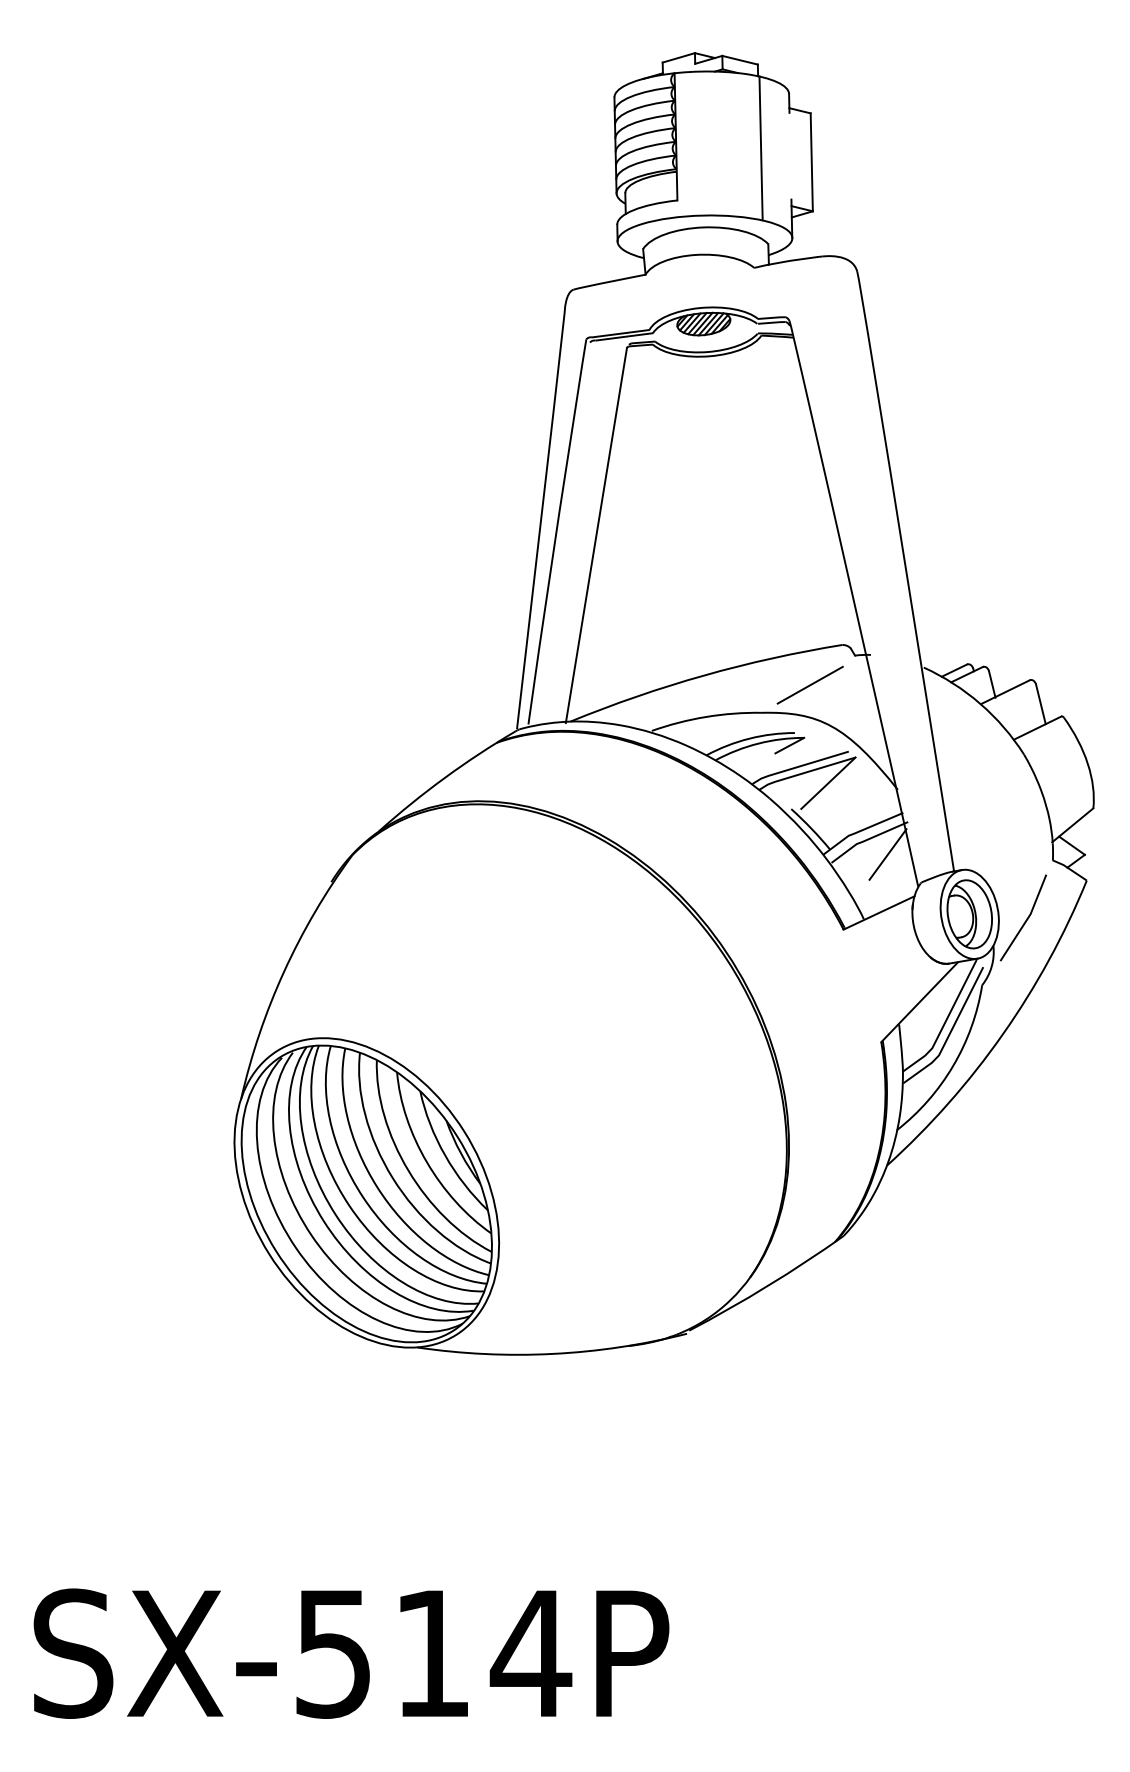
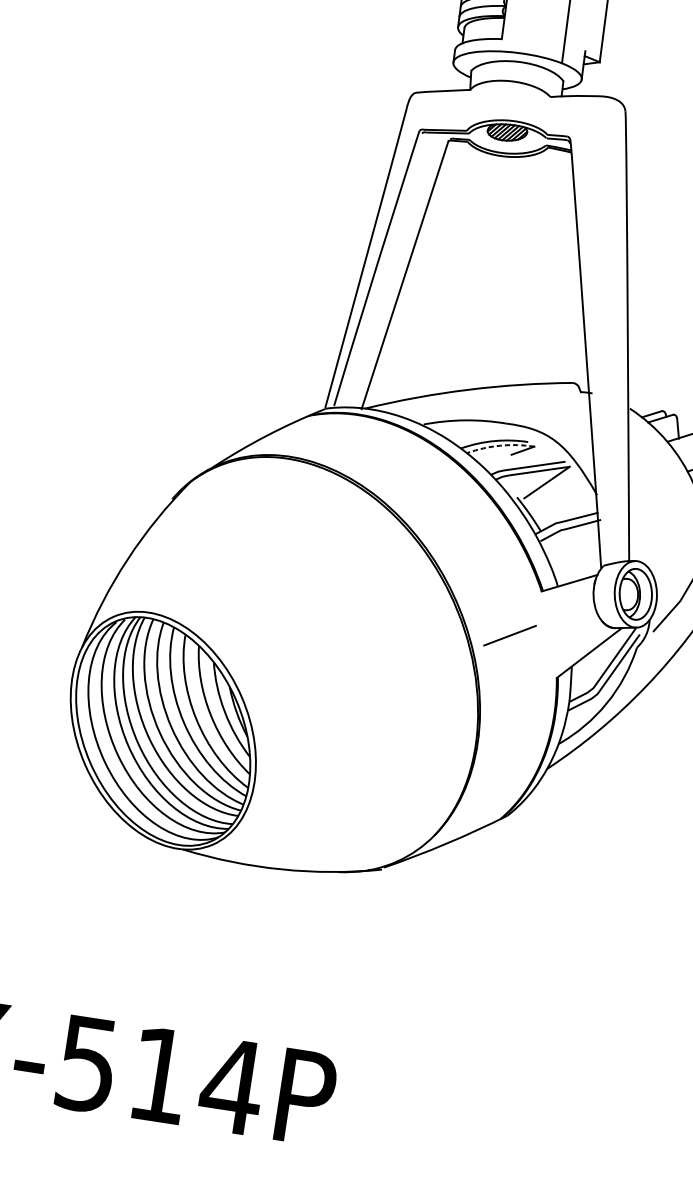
line: (809, 685) -> (509, 635), moved
arc: (758, 743) -> (500, 445), solid -> dashed
line: (887, 854) -> (582, 541), removed

